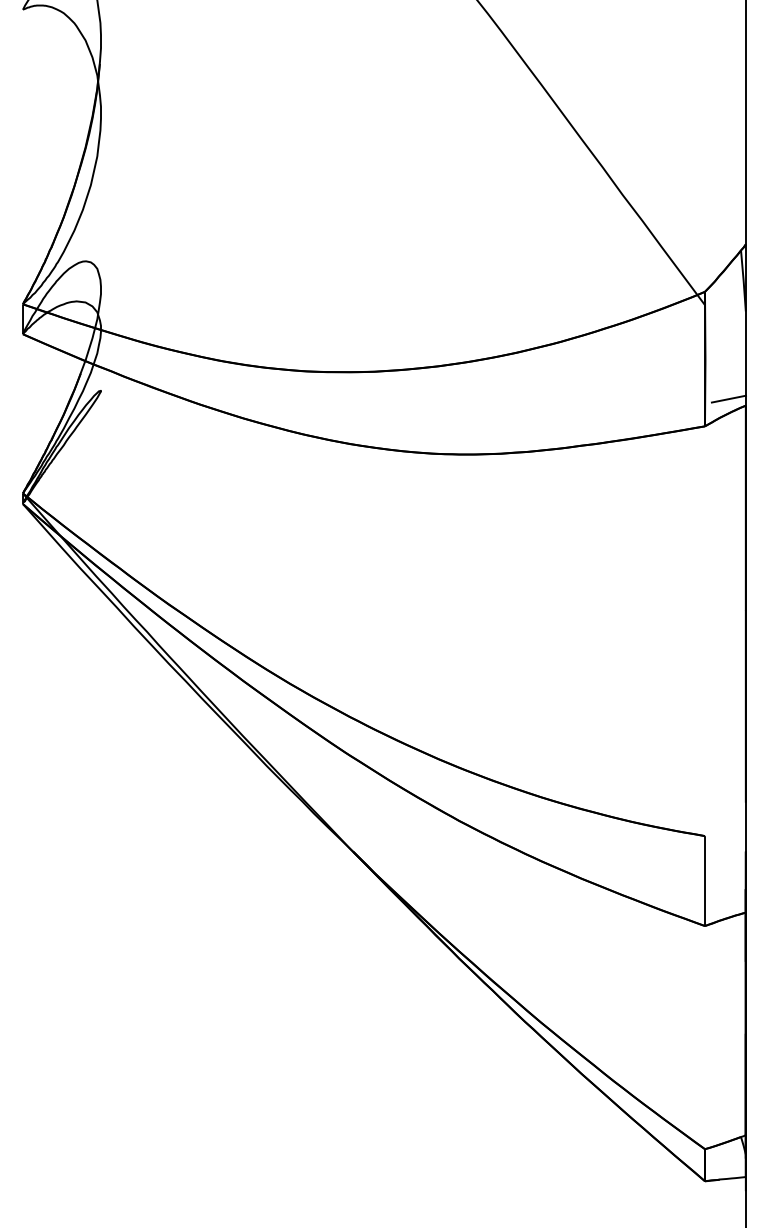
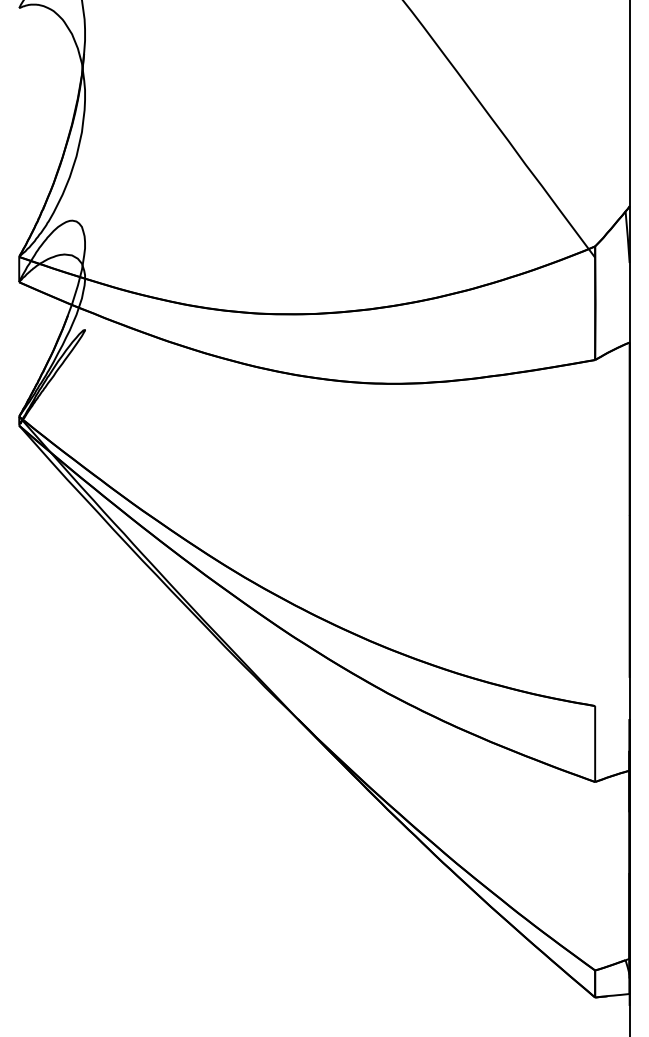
line: (728, 398) -> (615, 336), removed

